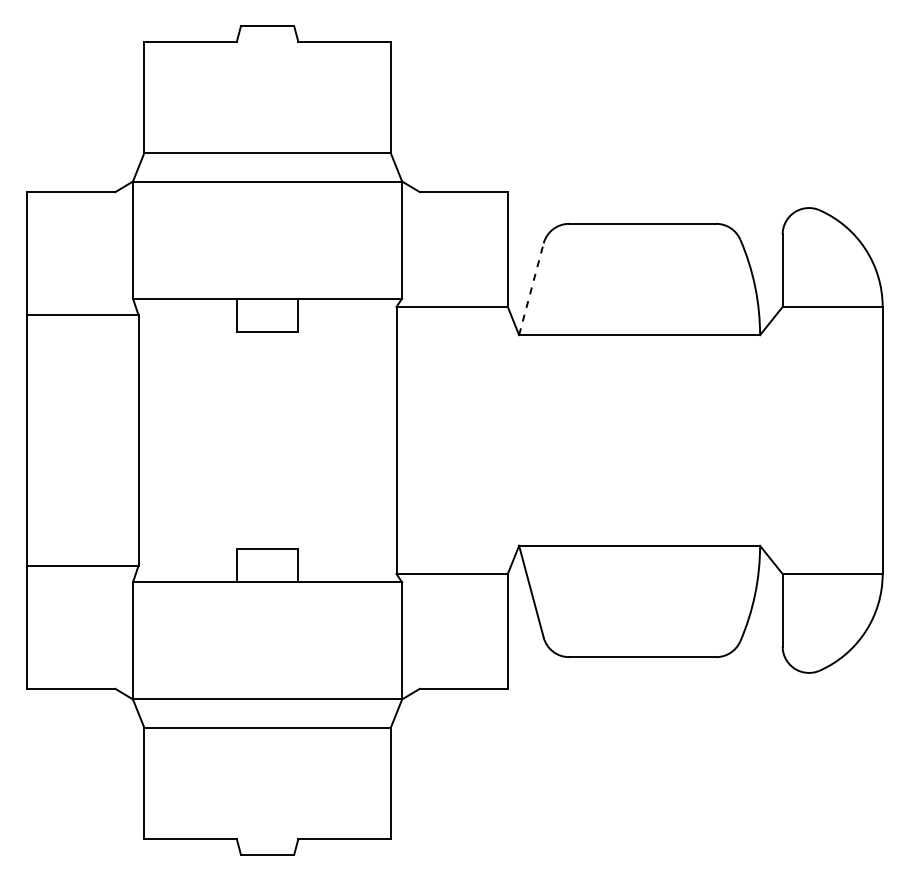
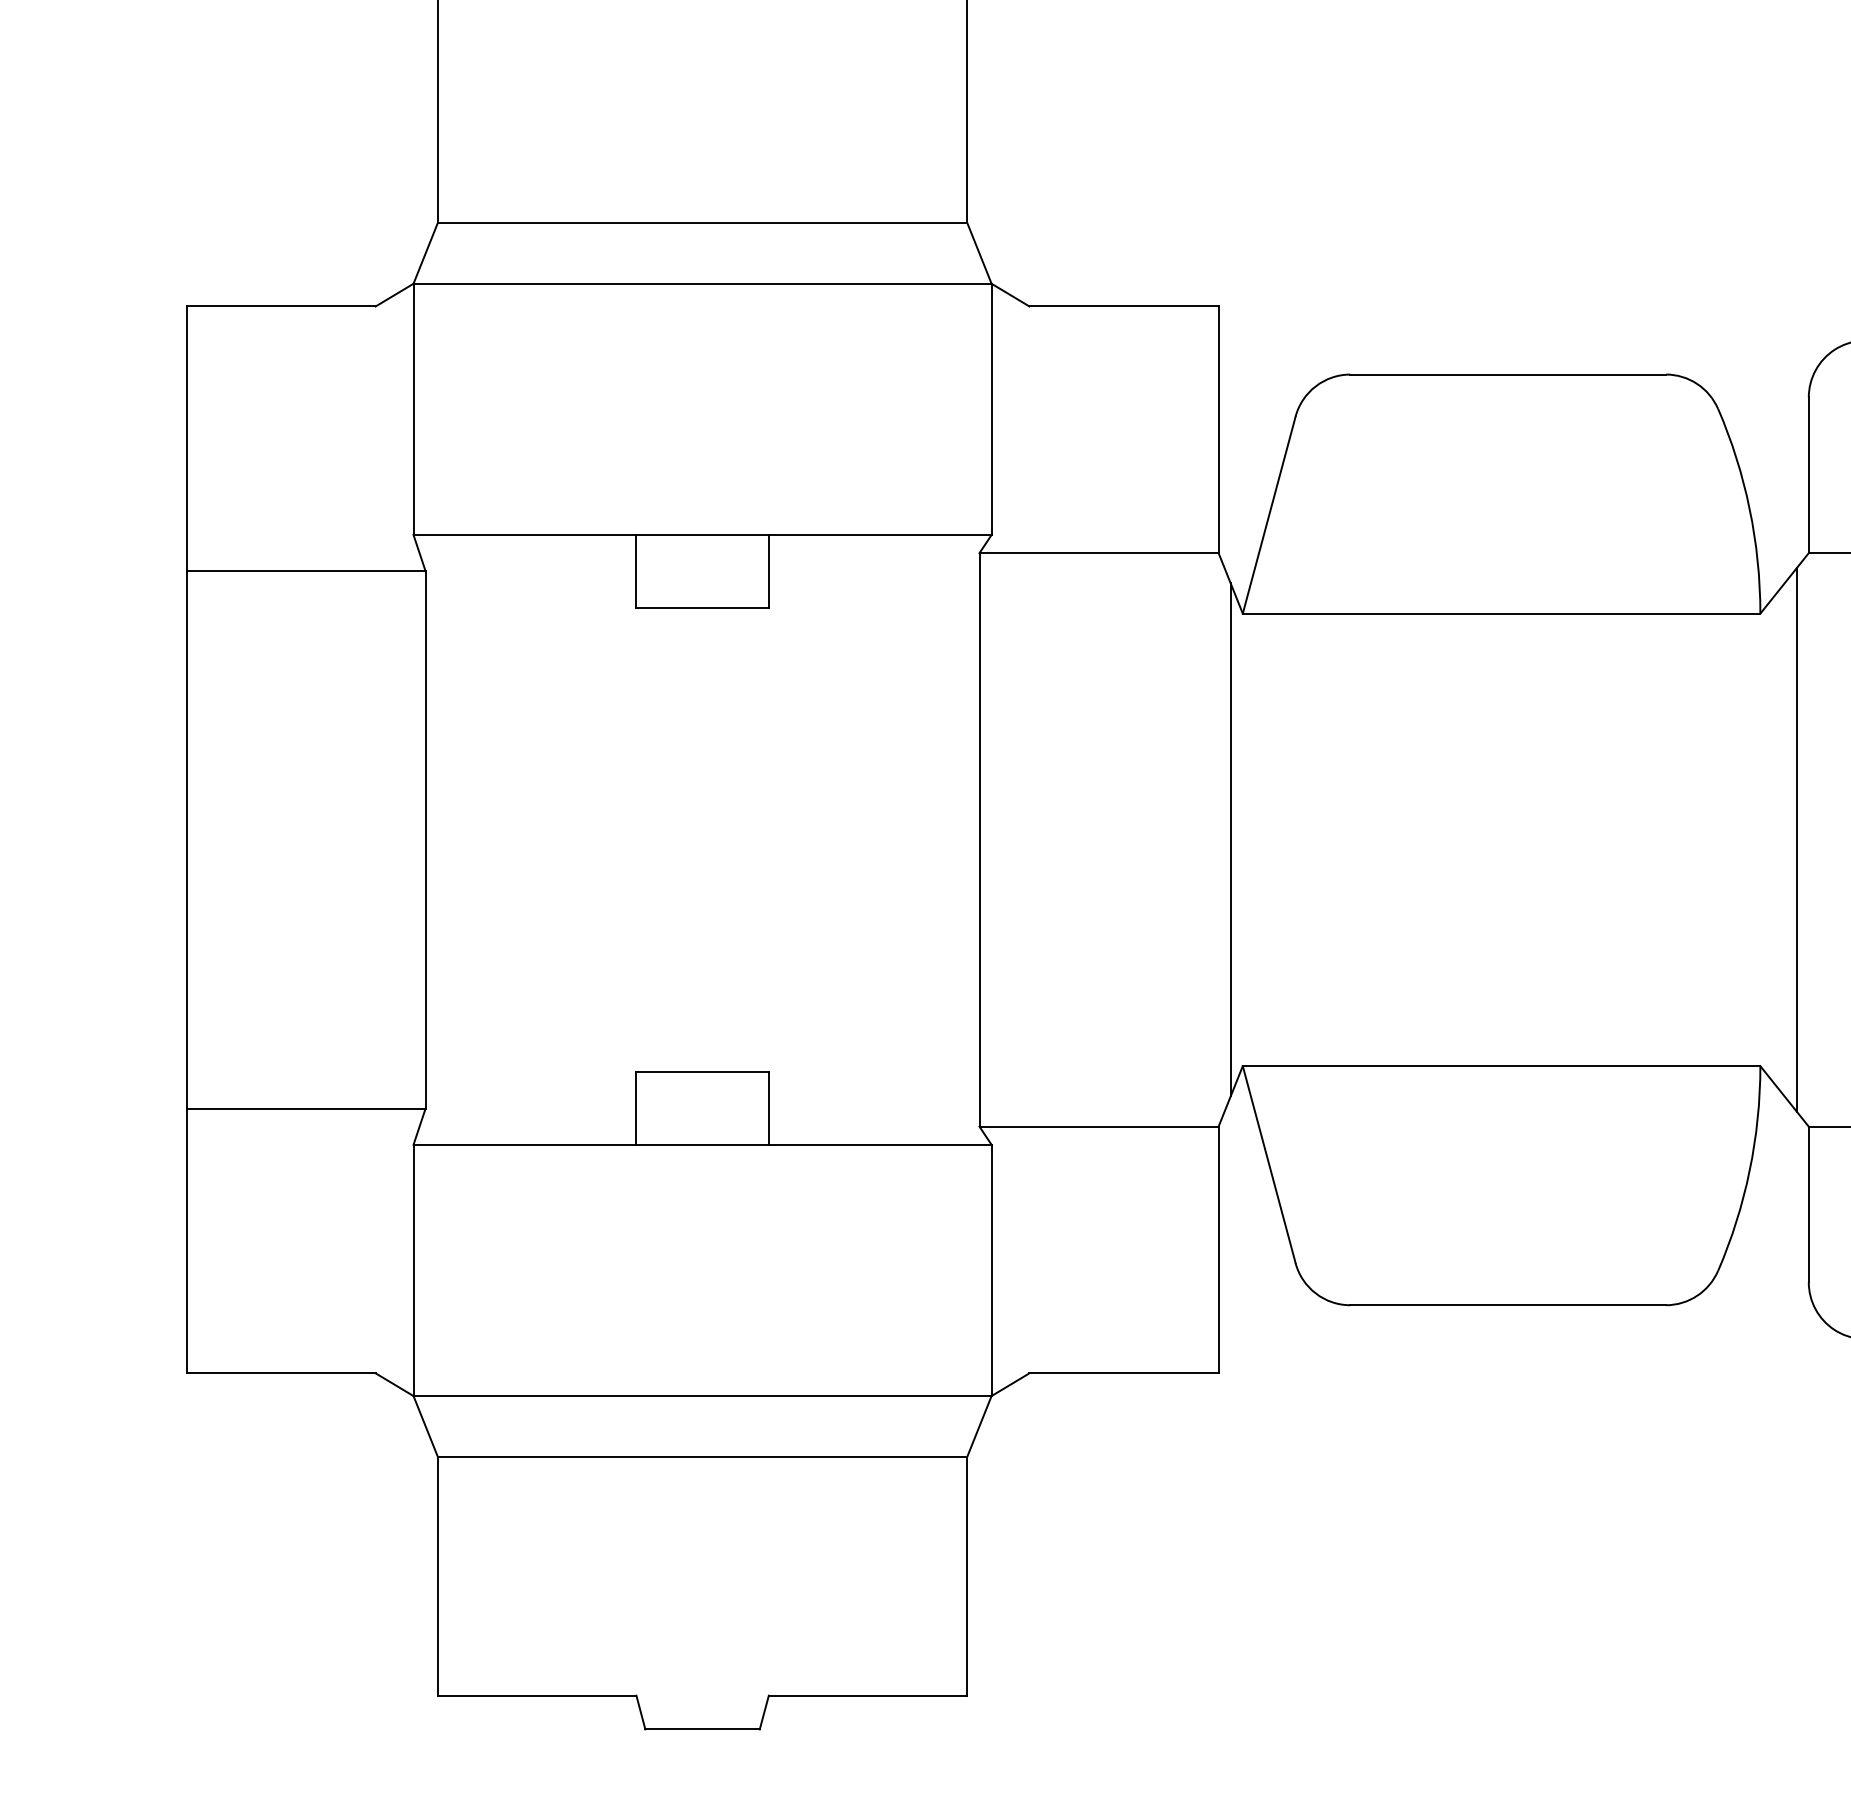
line: (531, 288) -> (1269, 513), dashed -> solid
line: (513, 440) -> (1230, 839), added
line: (777, 440) -> (1797, 839), added

